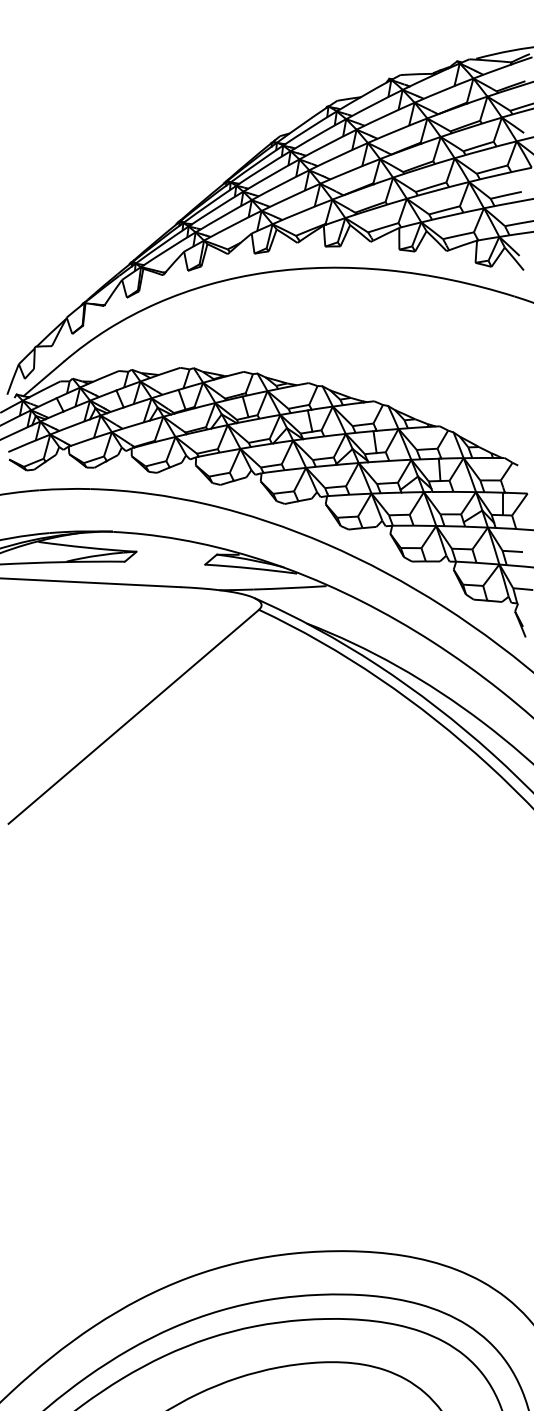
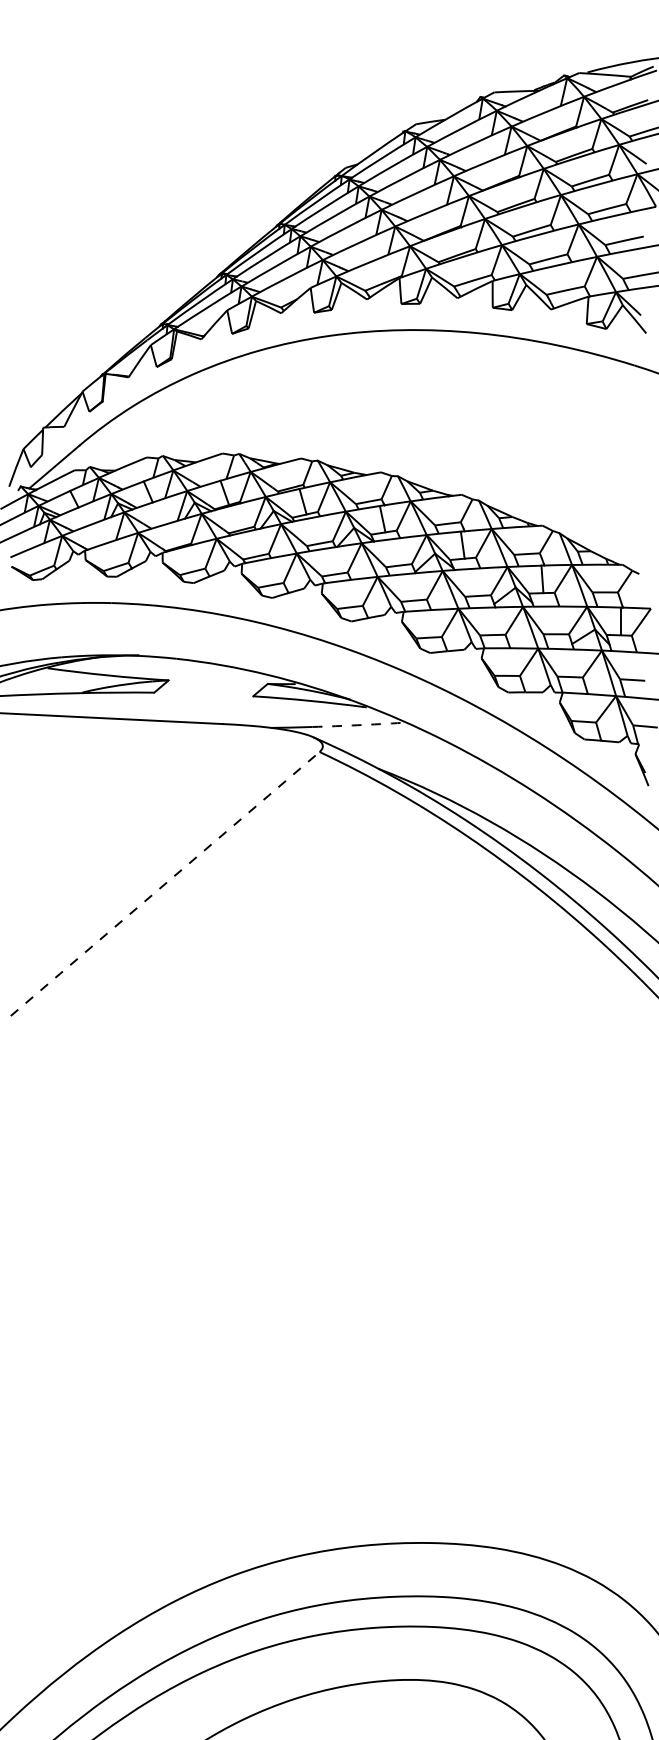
arc: (289, 588) -> (357, 725), solid -> dashed
line: (133, 716) -> (164, 883), solid -> dashed

